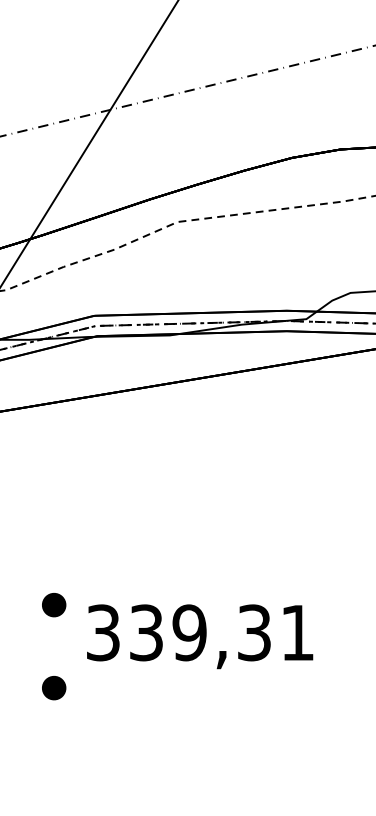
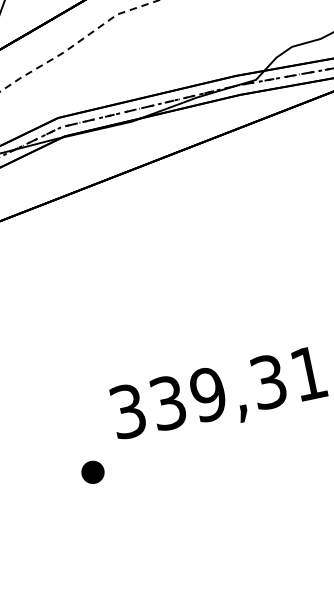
part: (54, 605) -> (77, 395), removed

